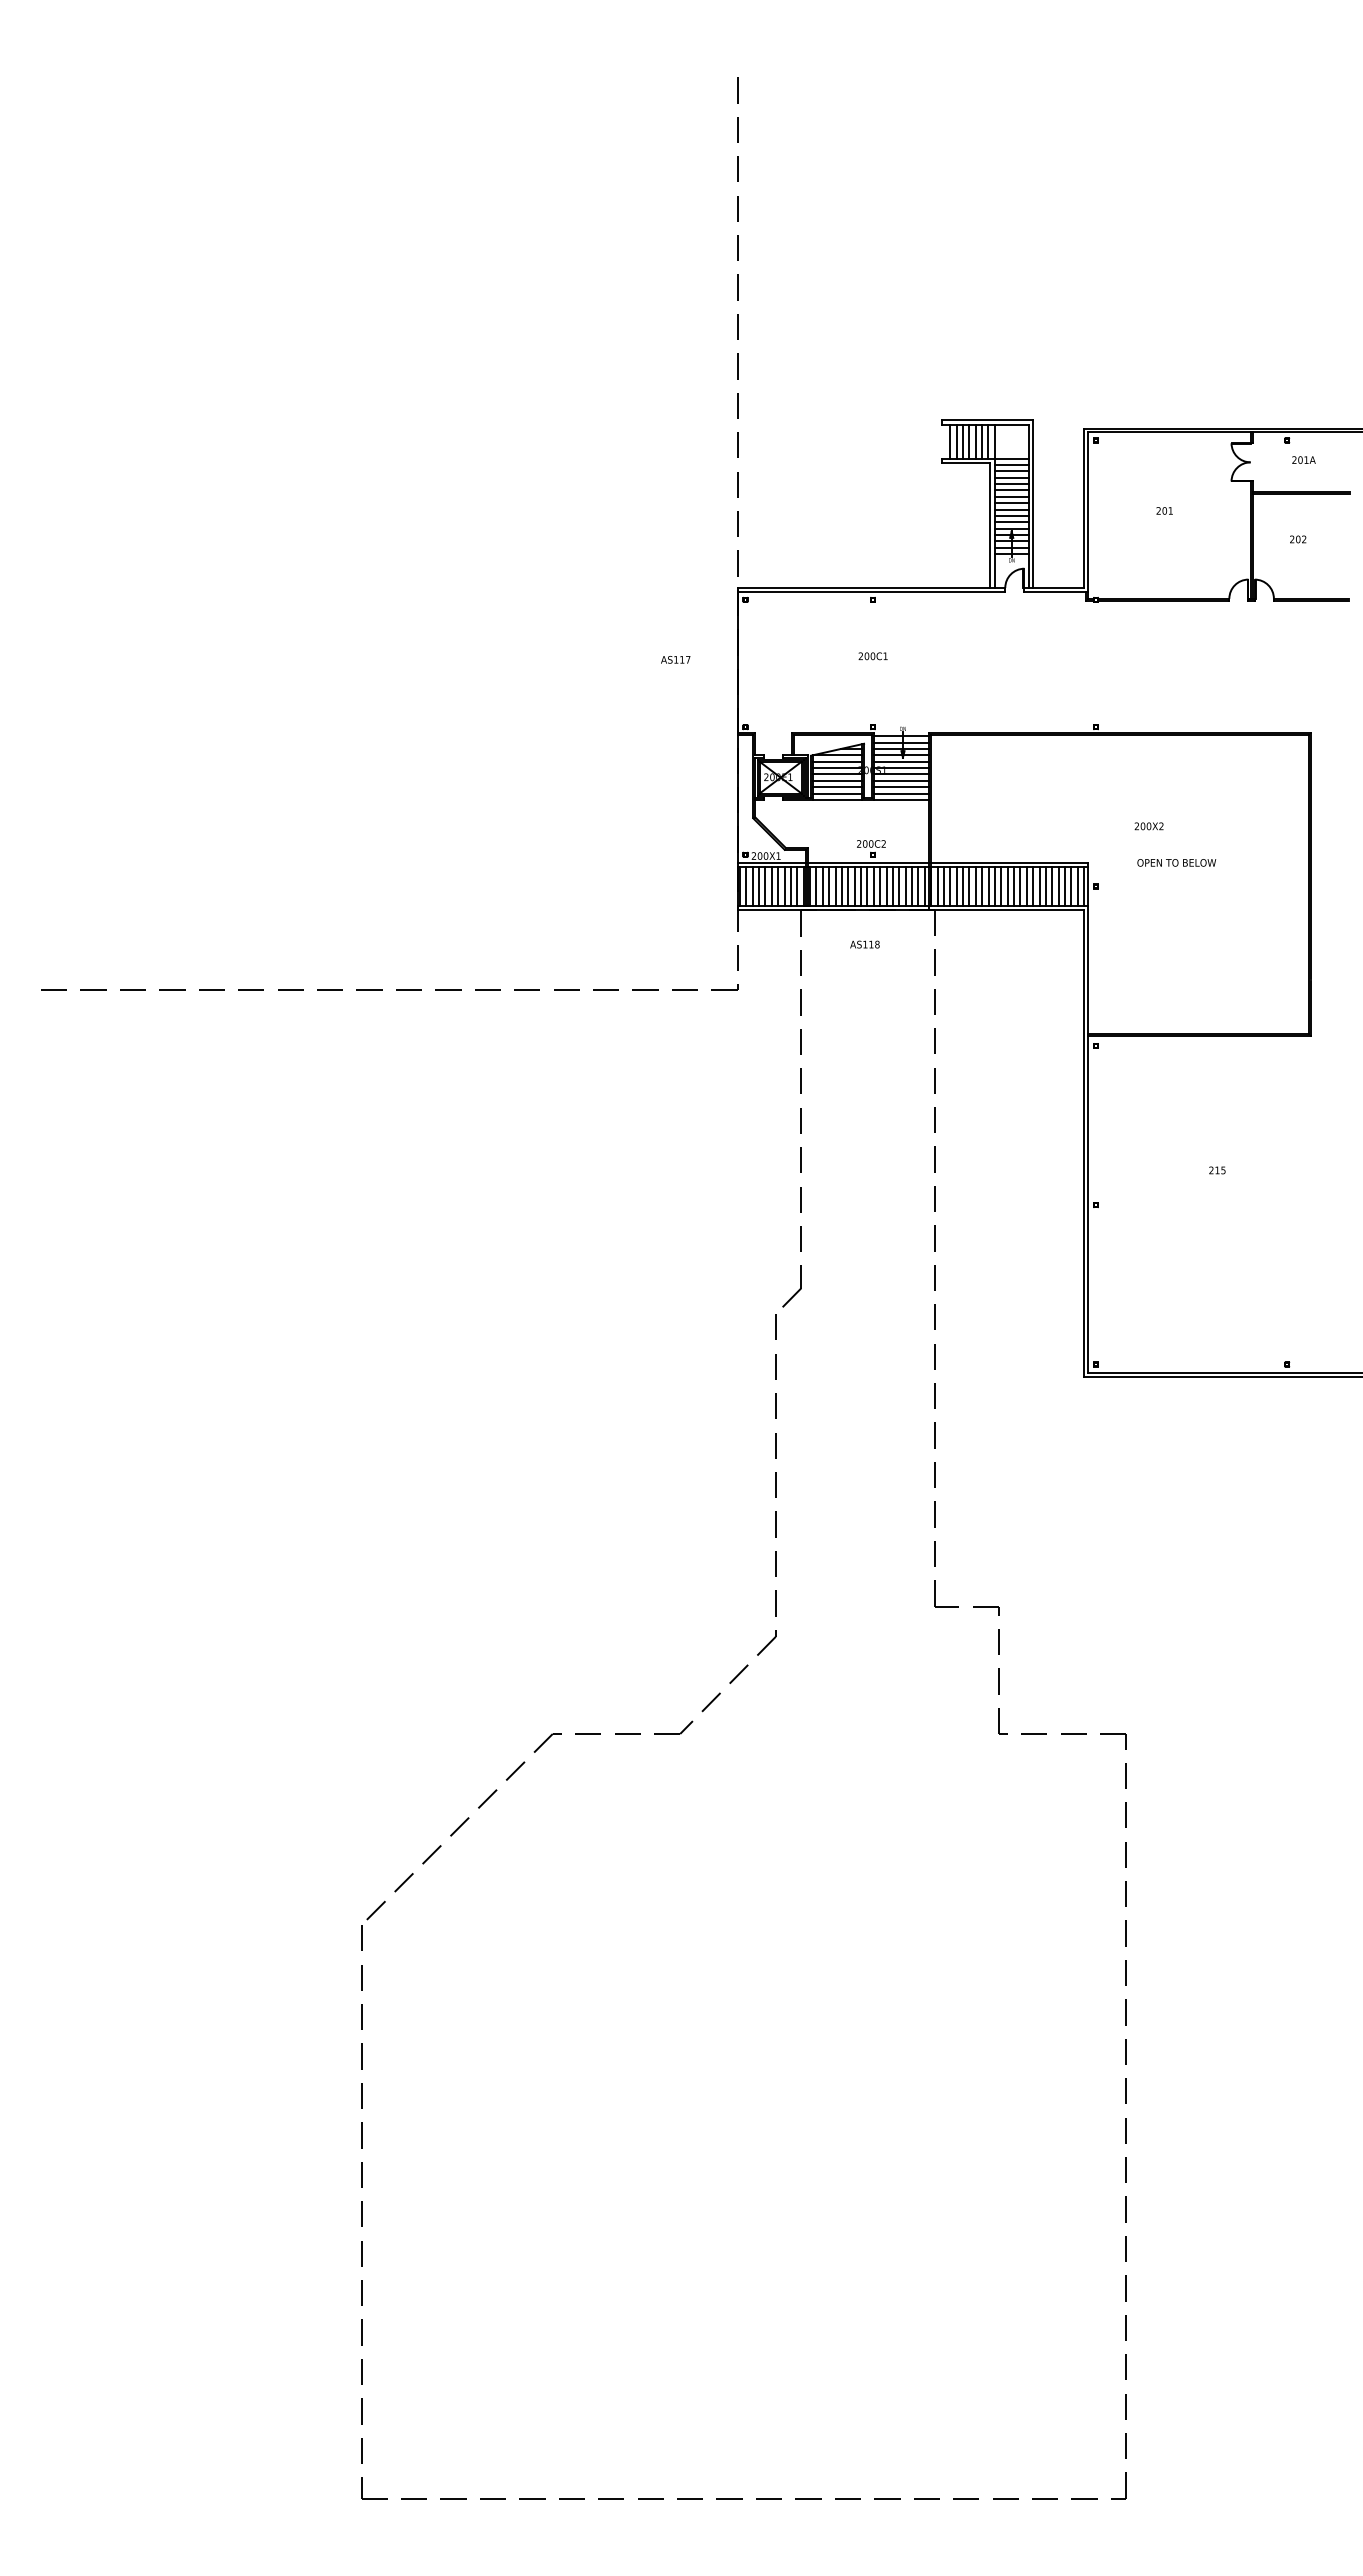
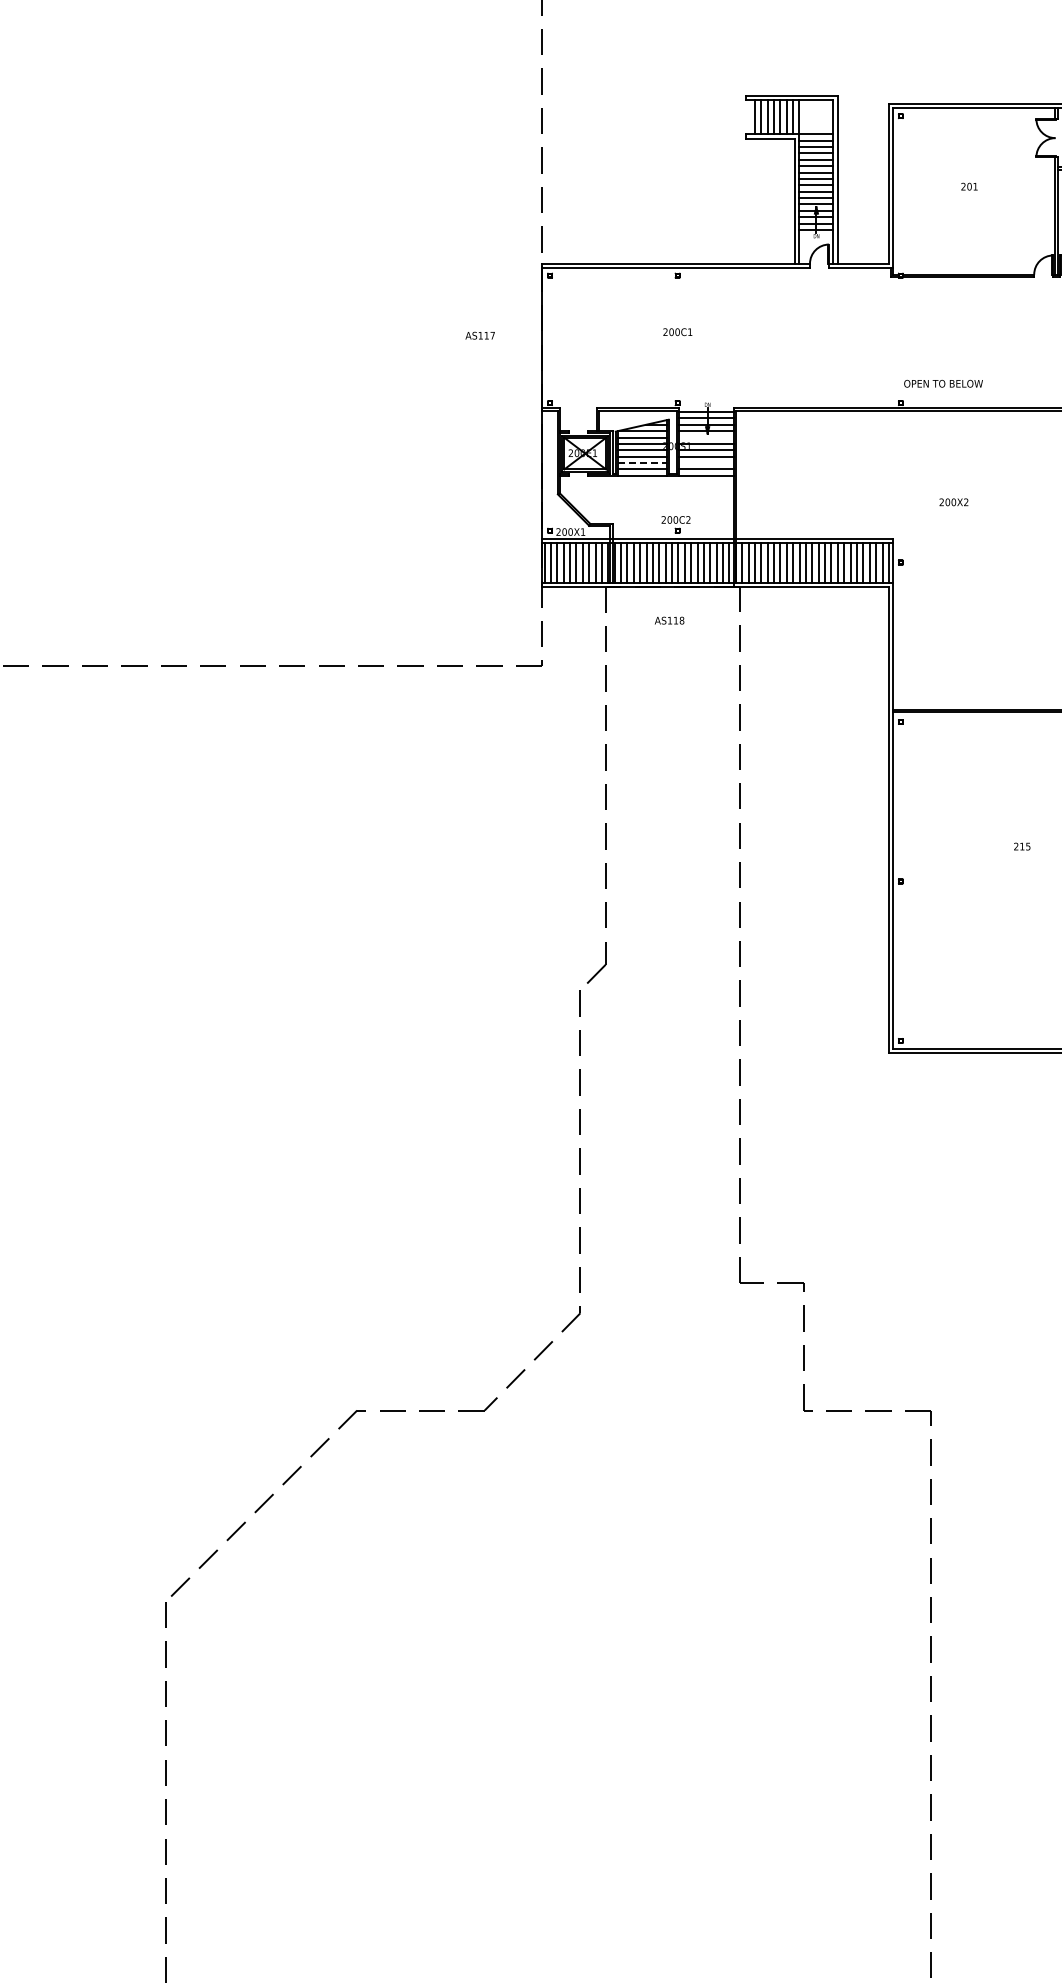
line: (901, 761) -> (706, 437), removed
line: (838, 787) -> (643, 463), solid -> dashed
line: (901, 787) -> (706, 463), removed
text: (1176, 862) -> (943, 383), moved

